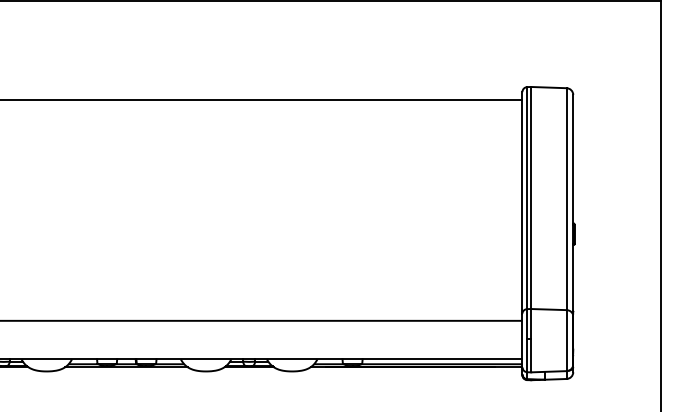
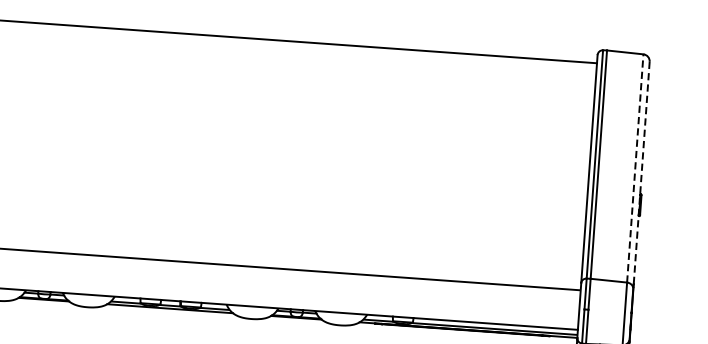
line: (566, 199) -> (635, 168), solid -> dashed
line: (573, 202) -> (641, 172), solid -> dashed

